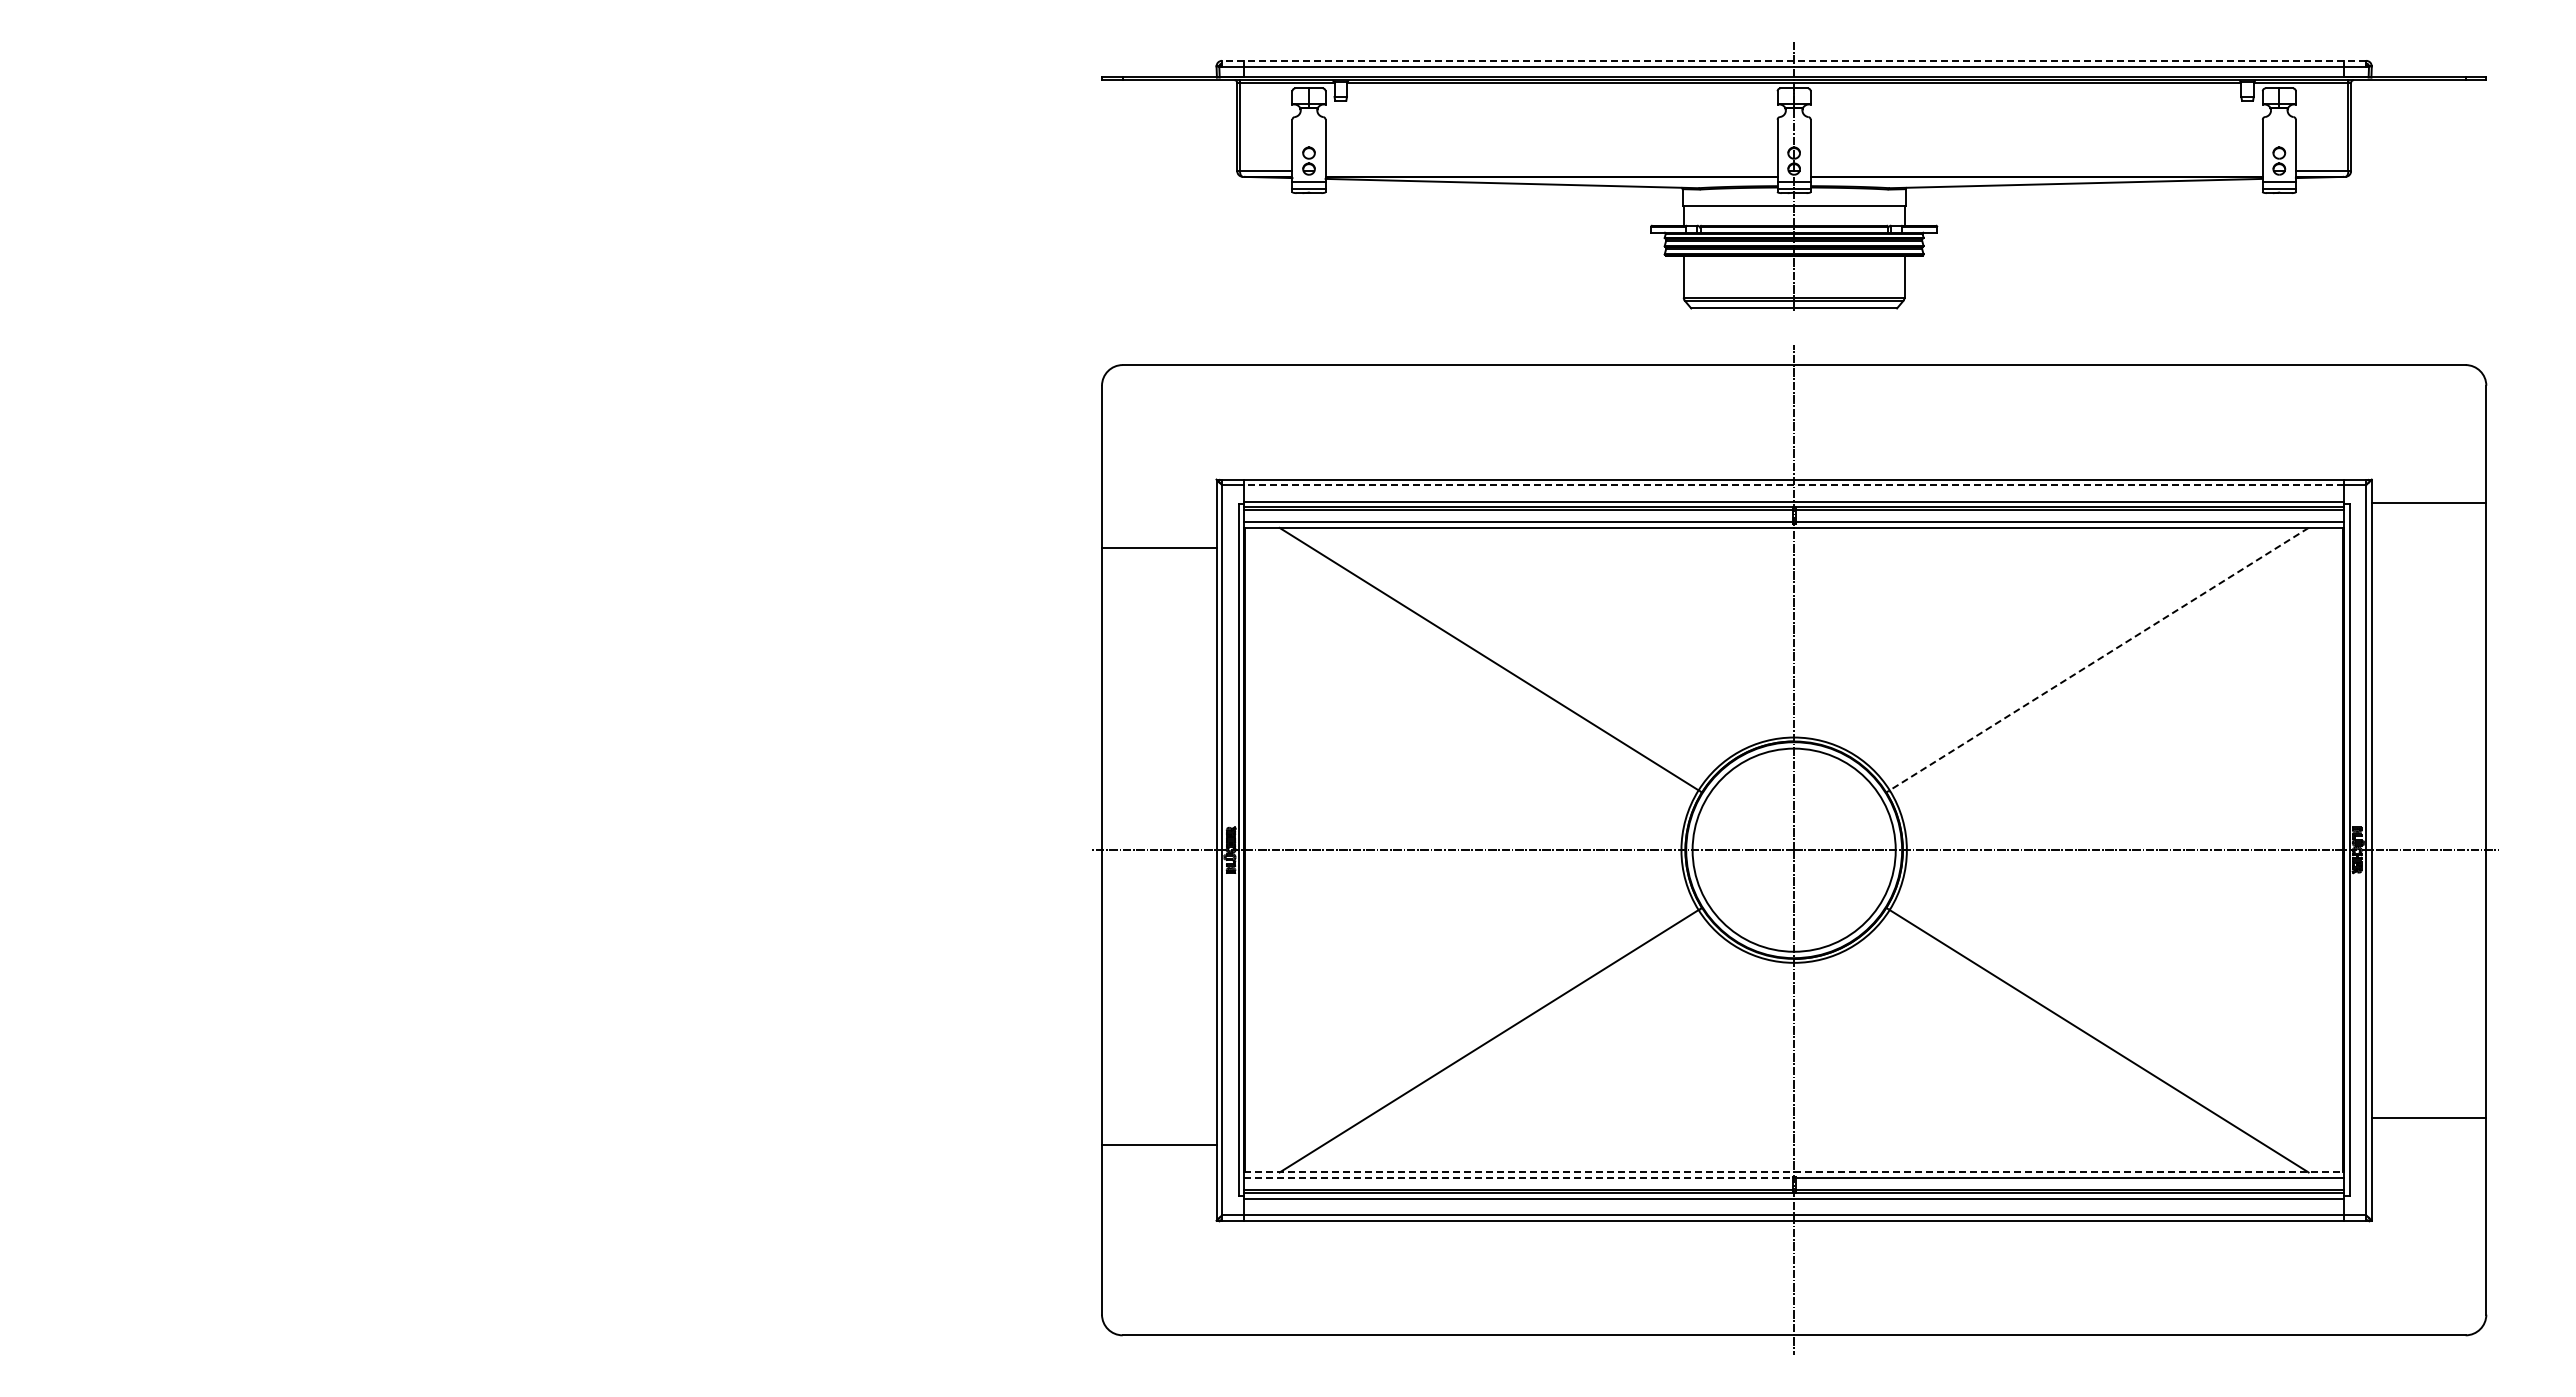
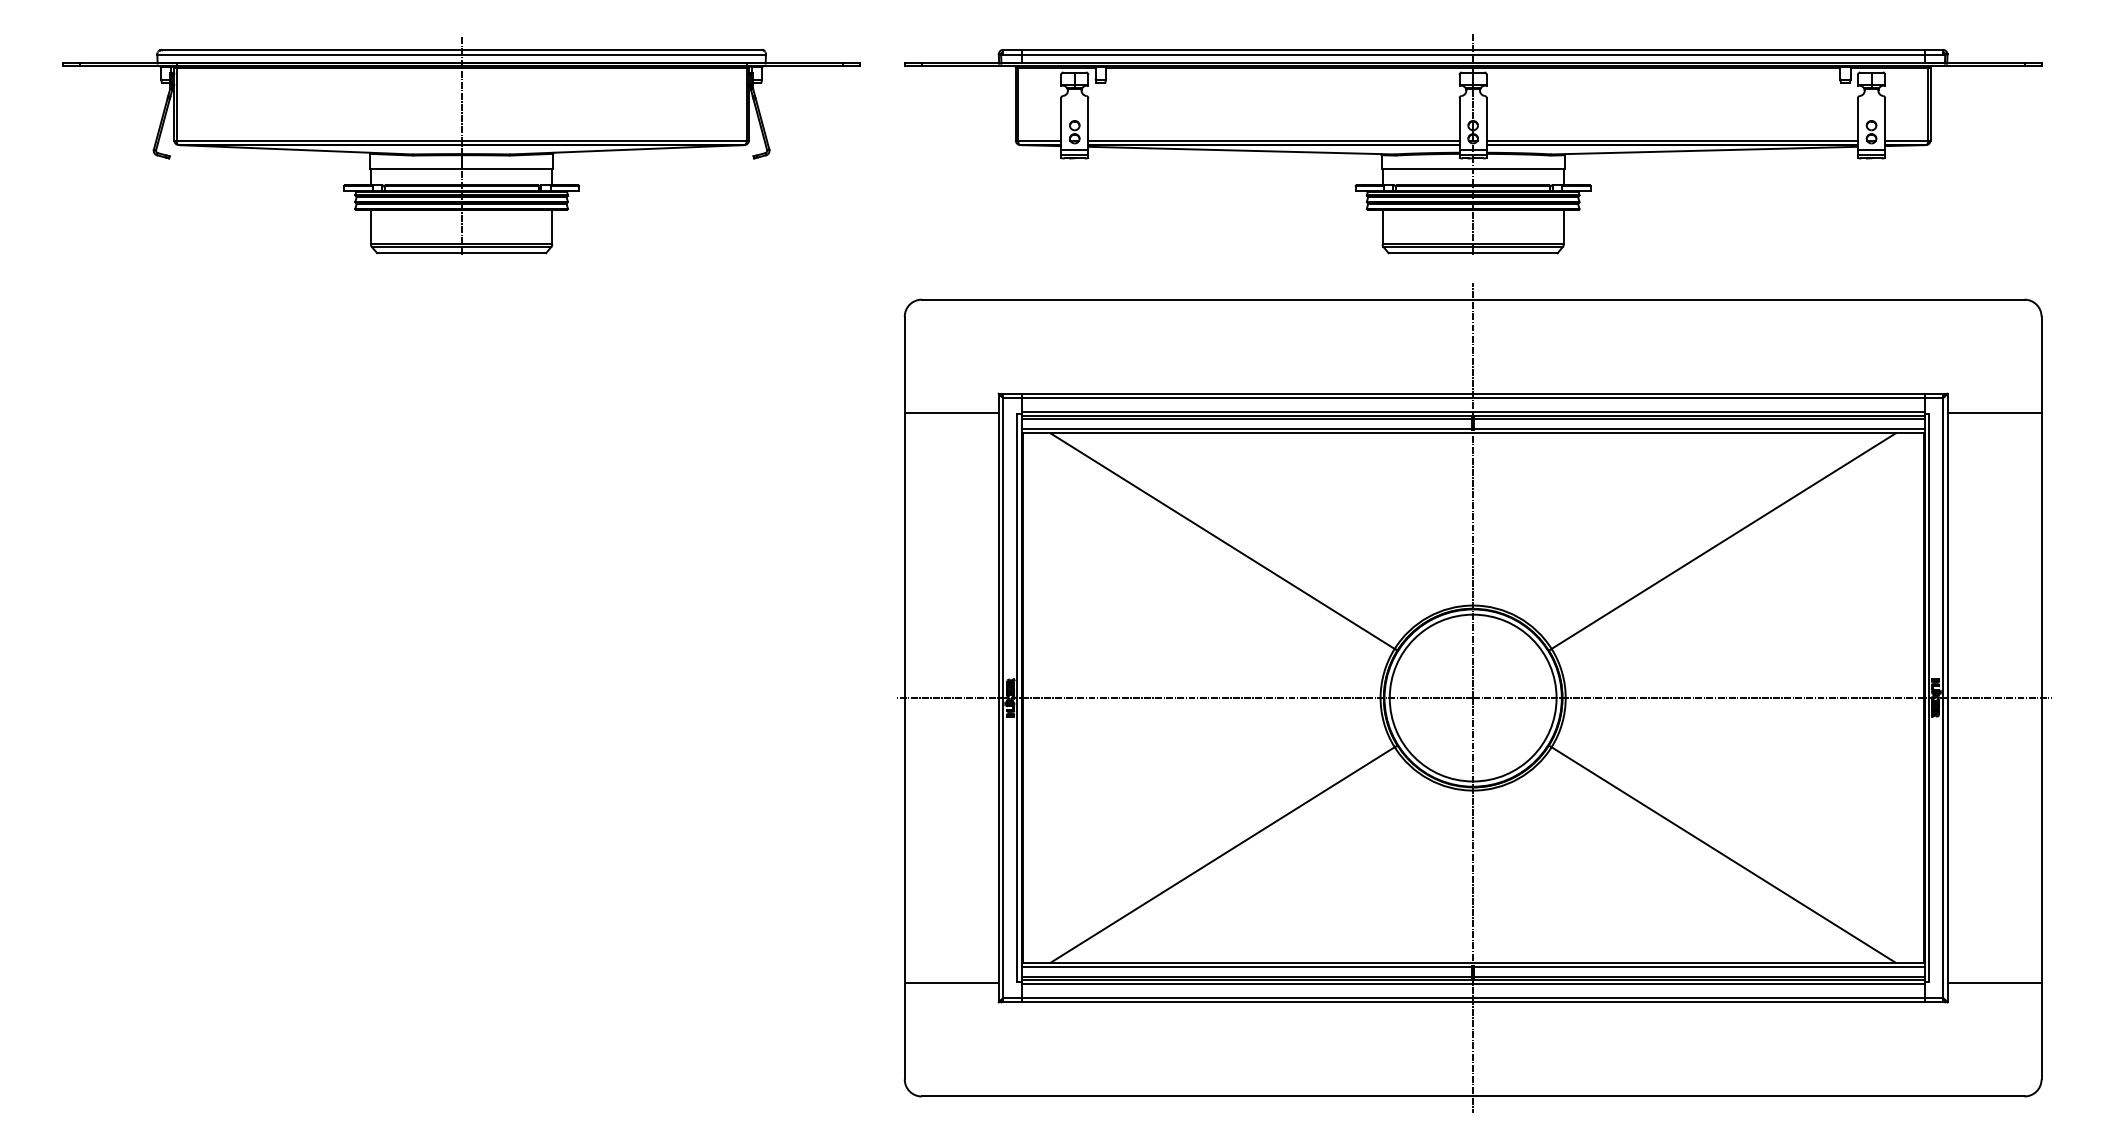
line: (1793, 60) -> (1472, 49), dashed -> solid
line: (1551, 171) -> (1273, 140), added
line: (2036, 171) -> (1672, 140), added
part: (562, 178) -> (461, 146), added
line: (1793, 485) -> (1472, 398), dashed -> solid
line: (1159, 548) -> (951, 413), moved
line: (2098, 659) -> (1723, 541), dashed -> solid
line: (2428, 1118) -> (1994, 983), moved
line: (1159, 1145) -> (951, 983), moved
line: (1794, 1172) -> (1473, 962), dashed -> solid
line: (1518, 1178) -> (1246, 967), dashed -> solid

